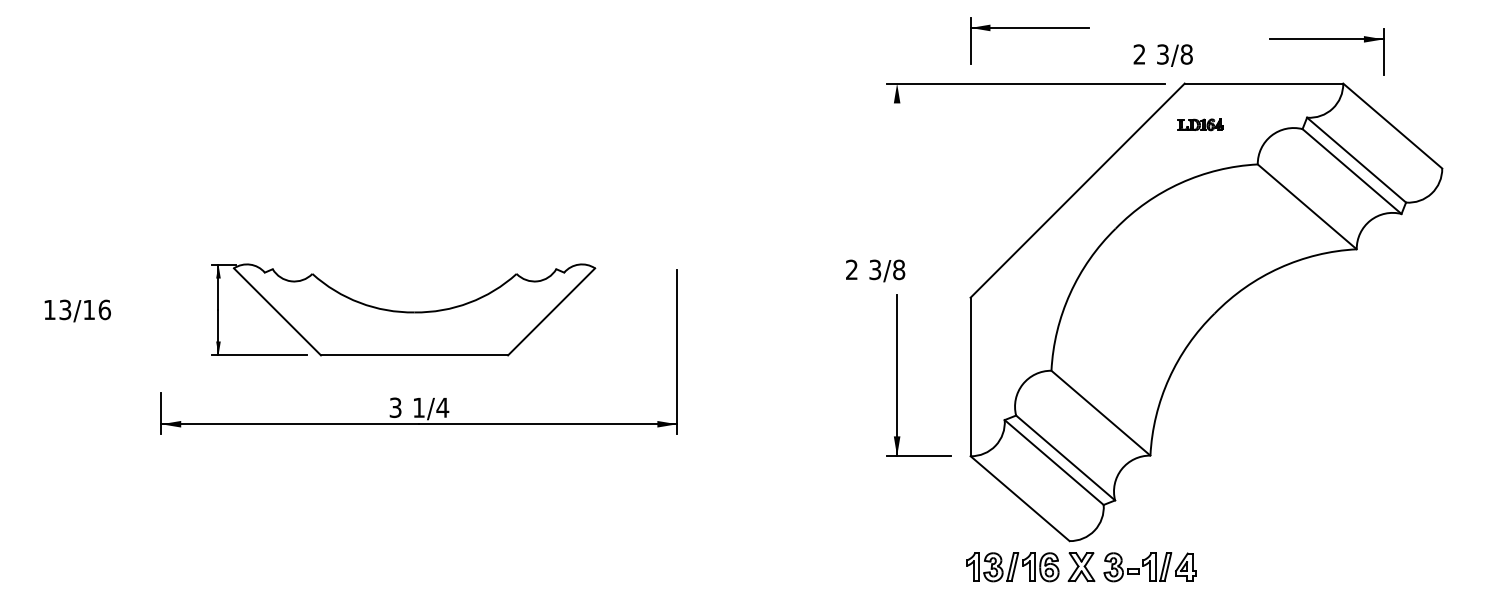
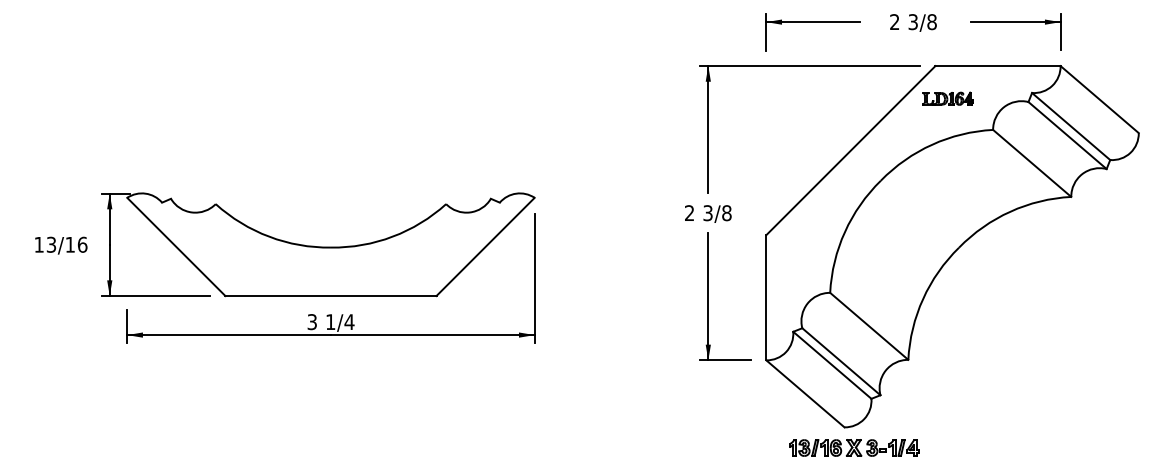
part: (1326, 39) -> (1015, 22), moved
text: (1163, 55) -> (913, 22), moved
part: (1200, 124) -> (947, 98), size x1.43
line: (897, 163) -> (708, 129), added
text: (875, 270) -> (708, 213), moved
part: (403, 309) -> (318, 244), size x1.43
part: (1082, 566) -> (854, 447), size x0.71

